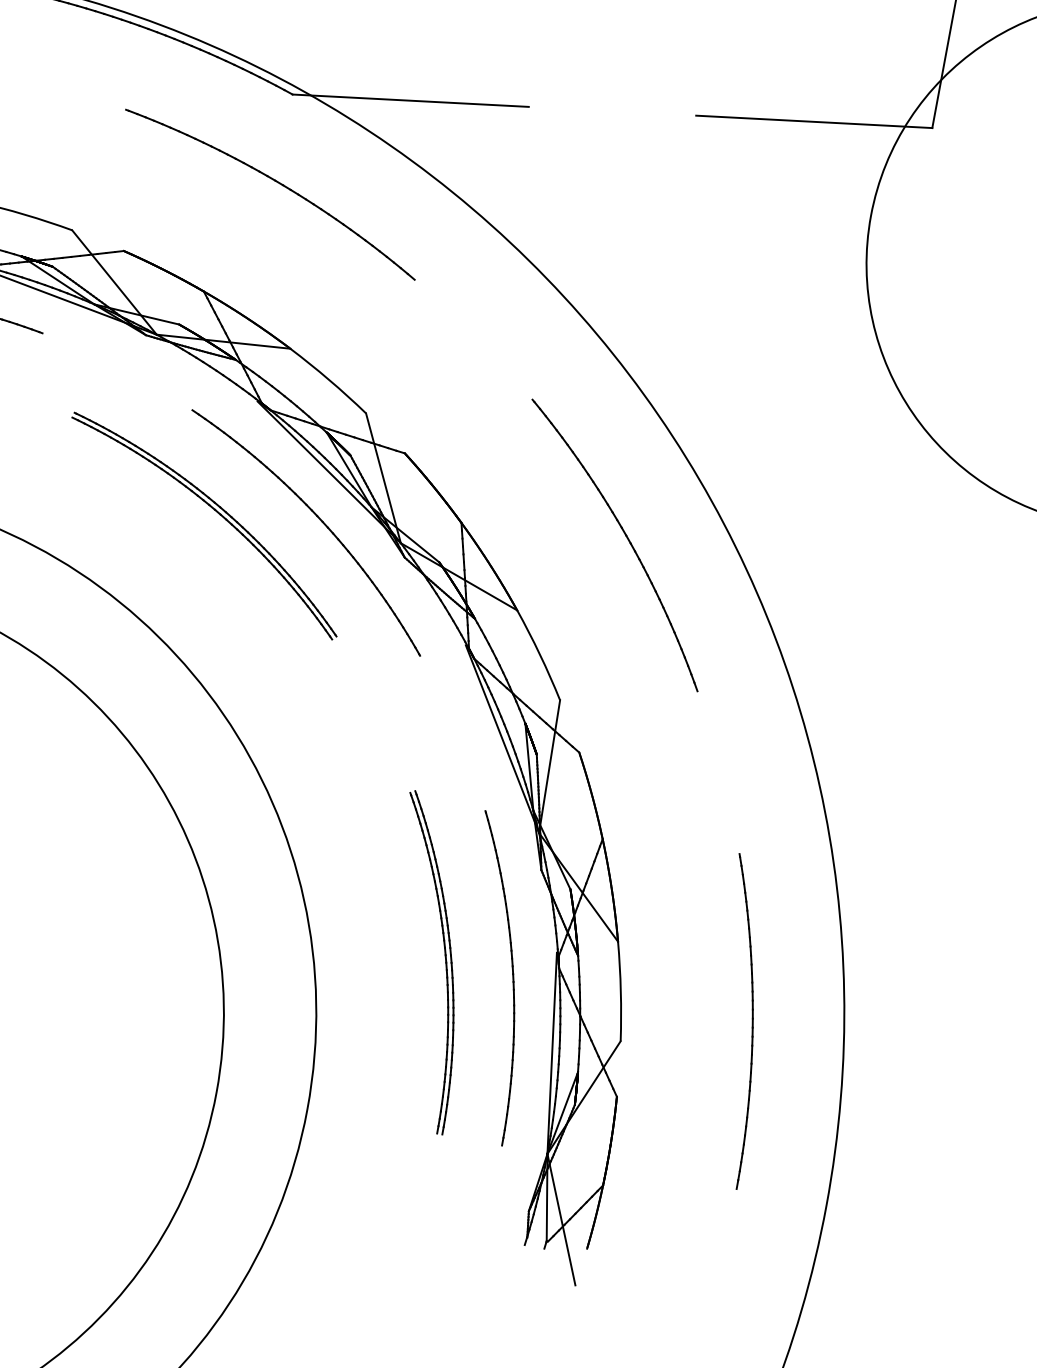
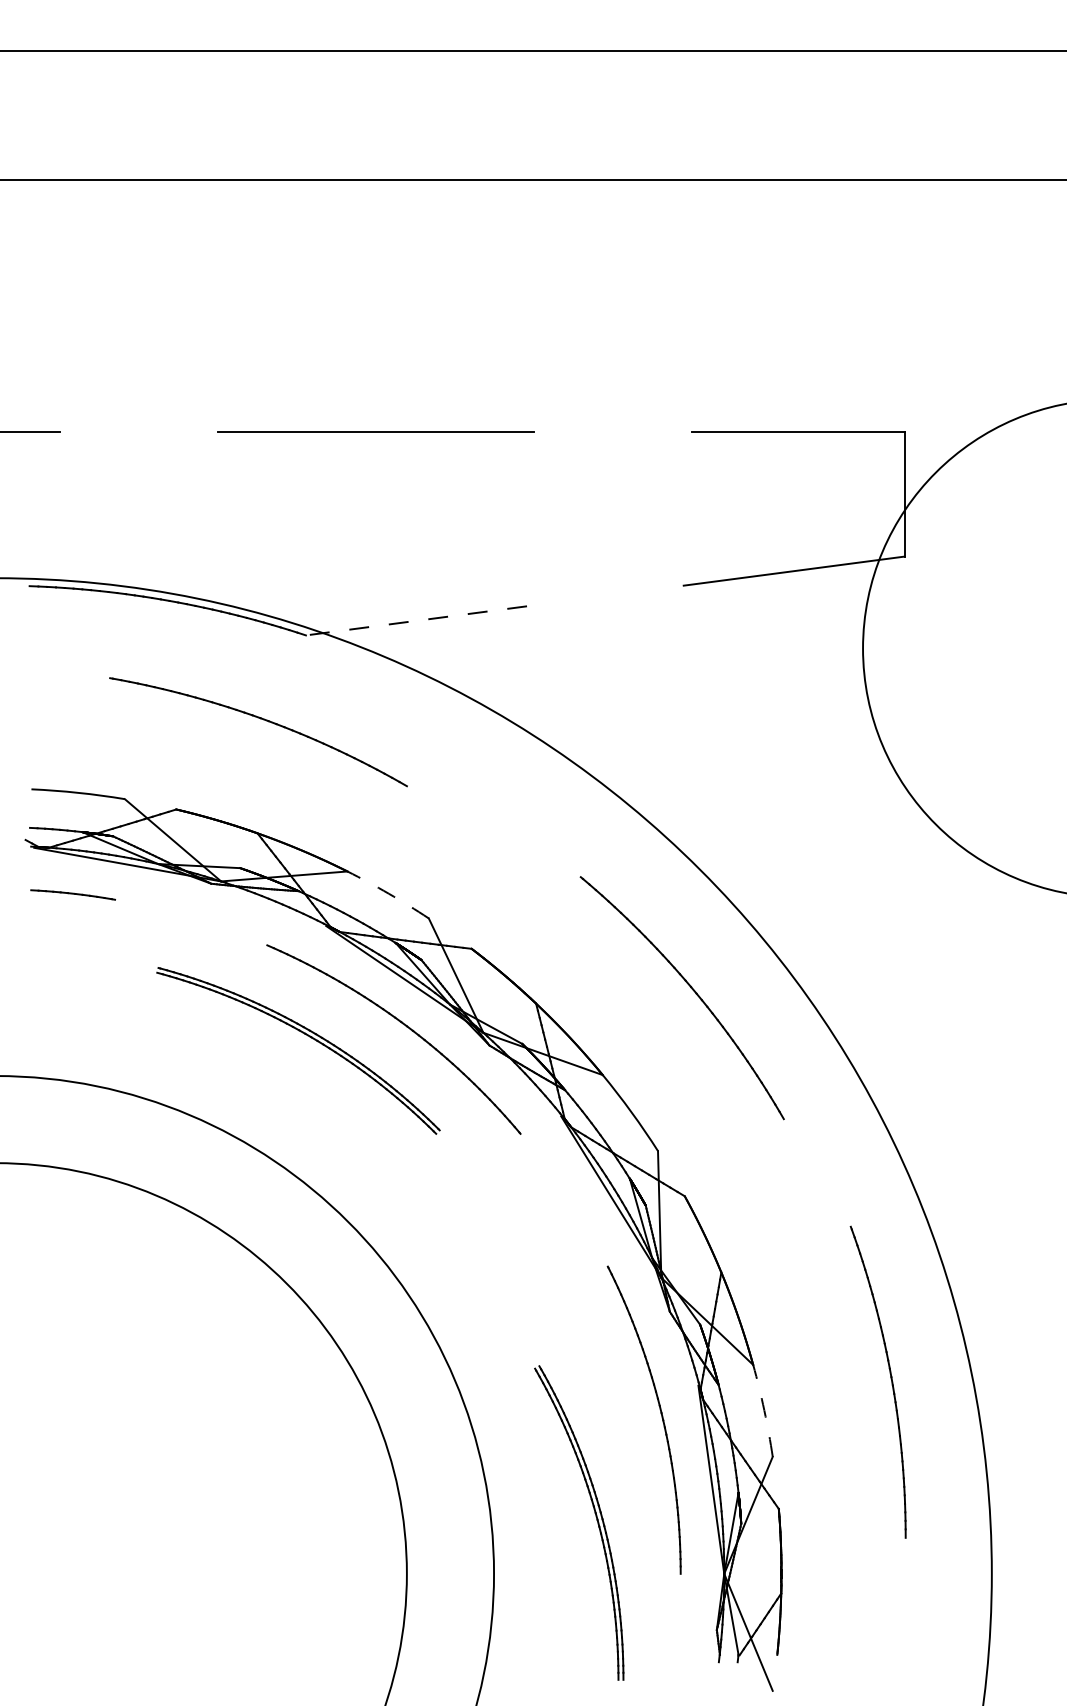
line: (409, 100) -> (415, 620), solid -> dashed
part: (277, 183) -> (263, 720), moved
arc: (328, 379) -> (388, 893), solid -> dashed
part: (444, 958) -> (595, 1516), moved
arc: (621, 991) -> (764, 1410), solid -> dashed
part: (751, 1020) -> (890, 1379), moved

